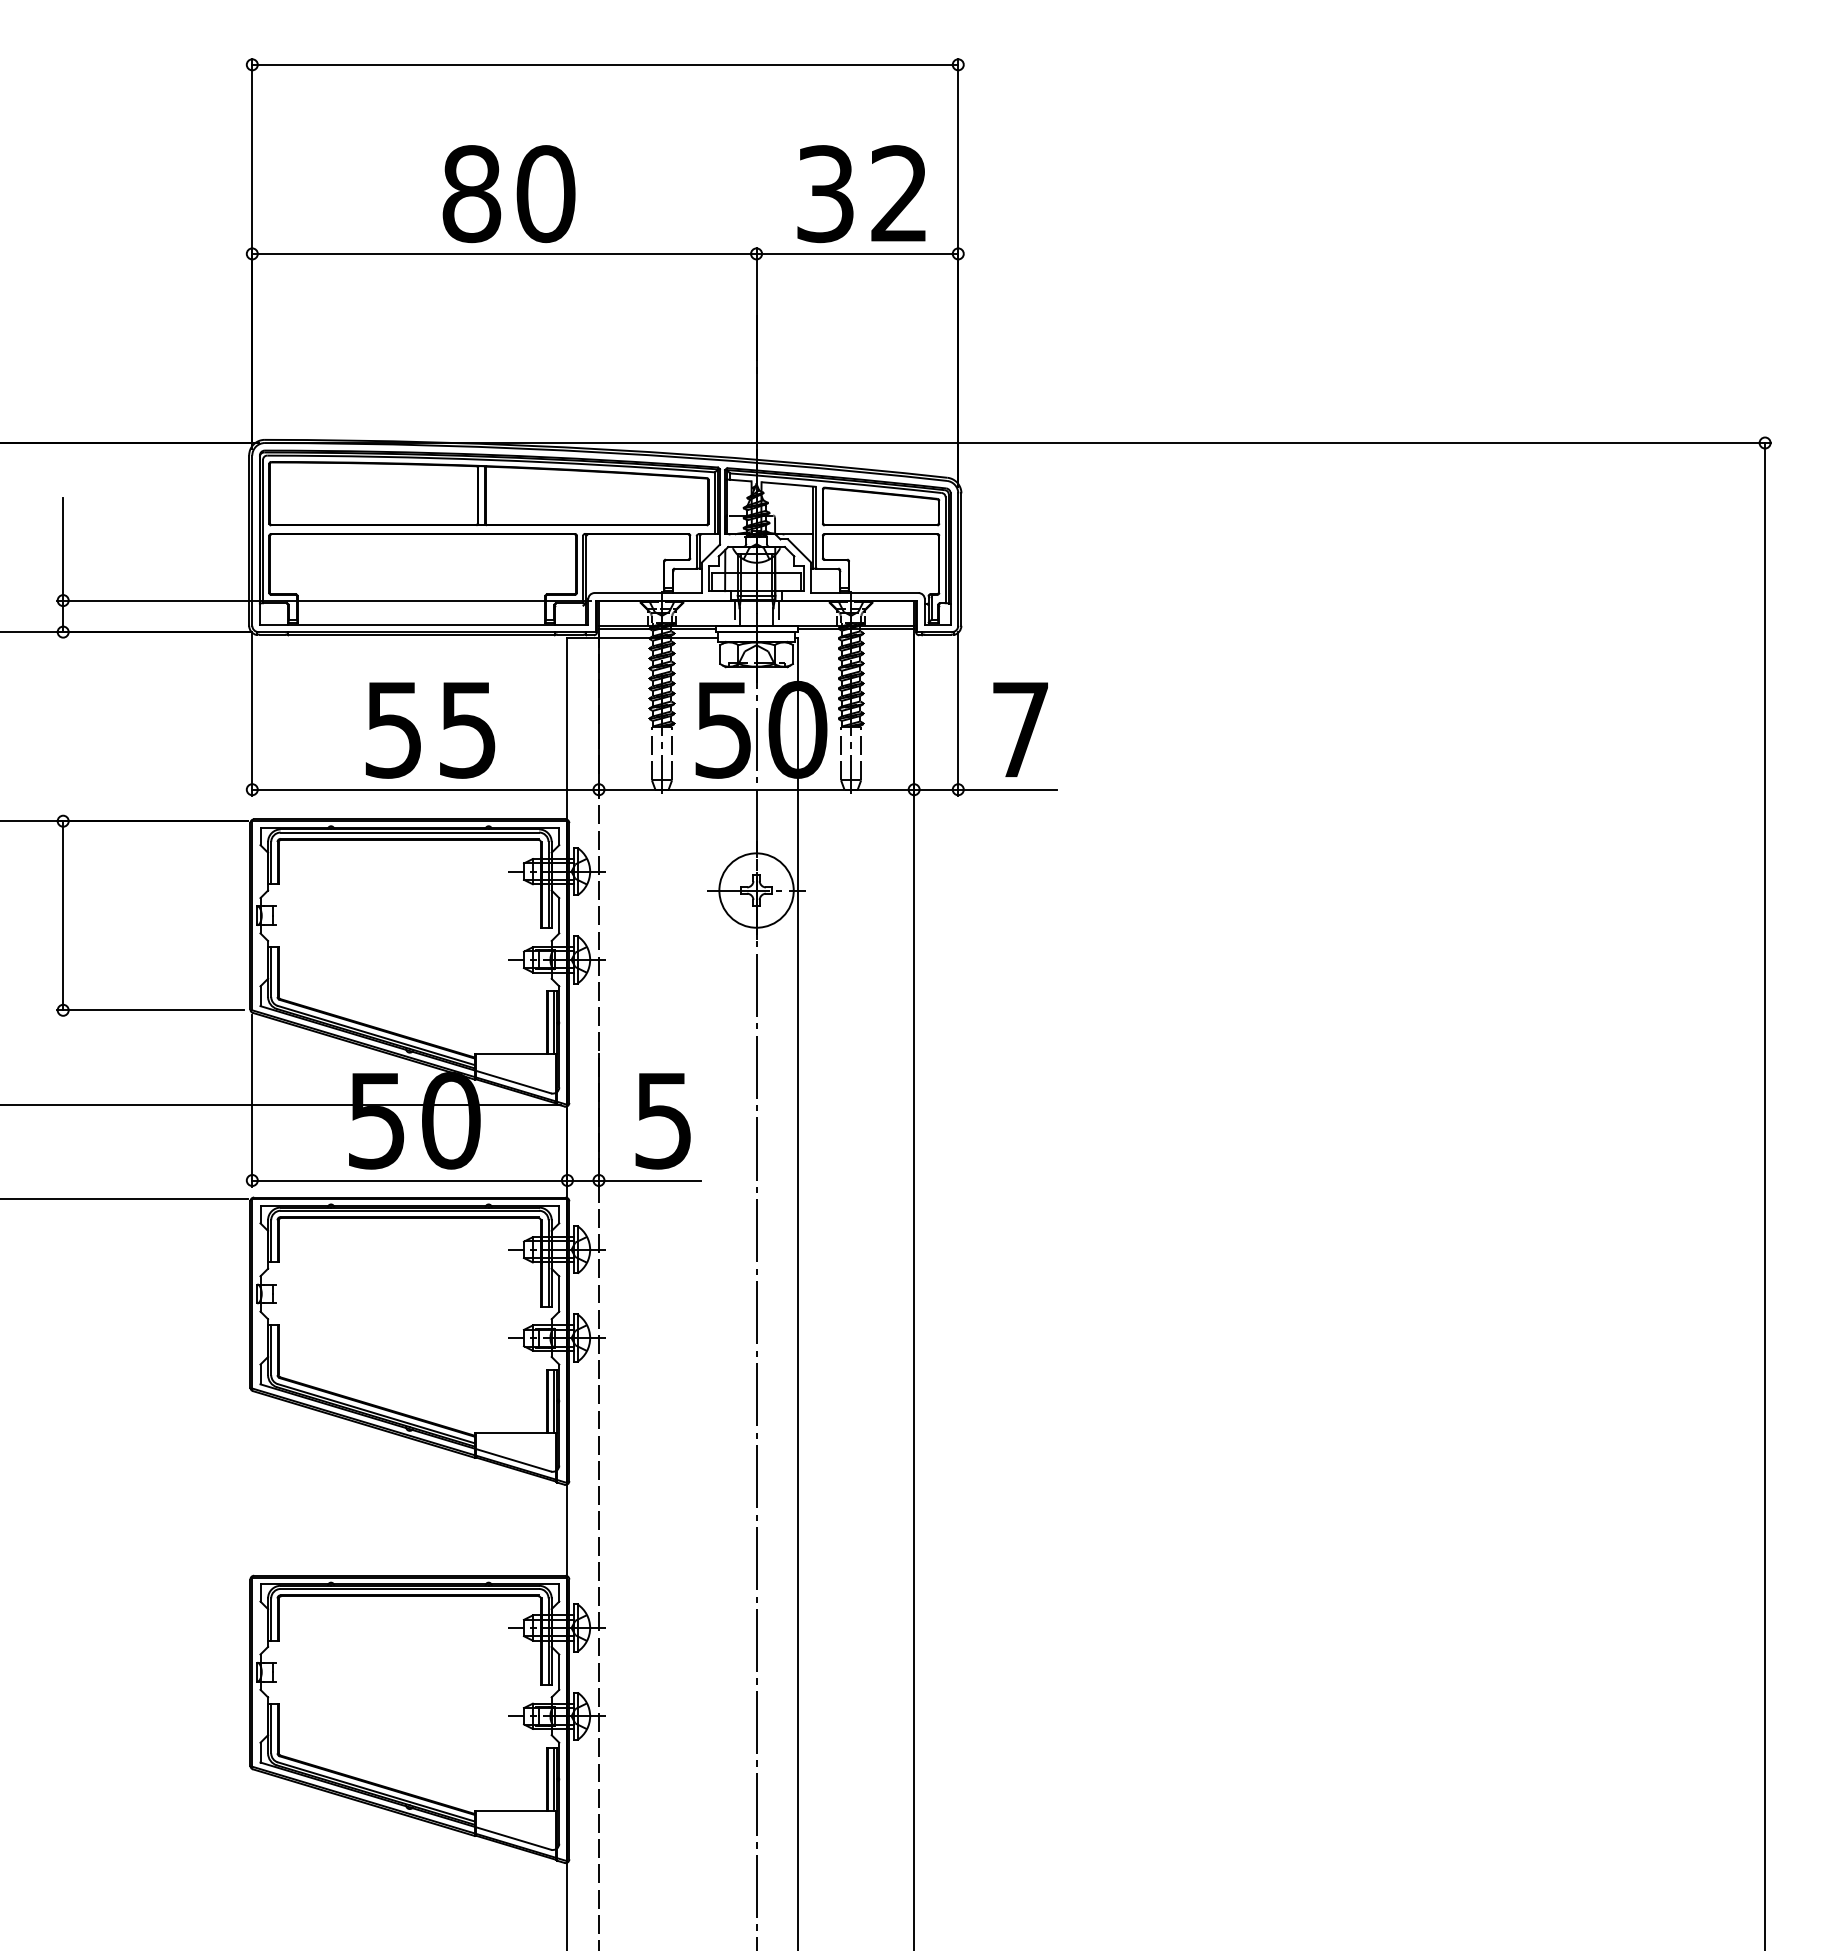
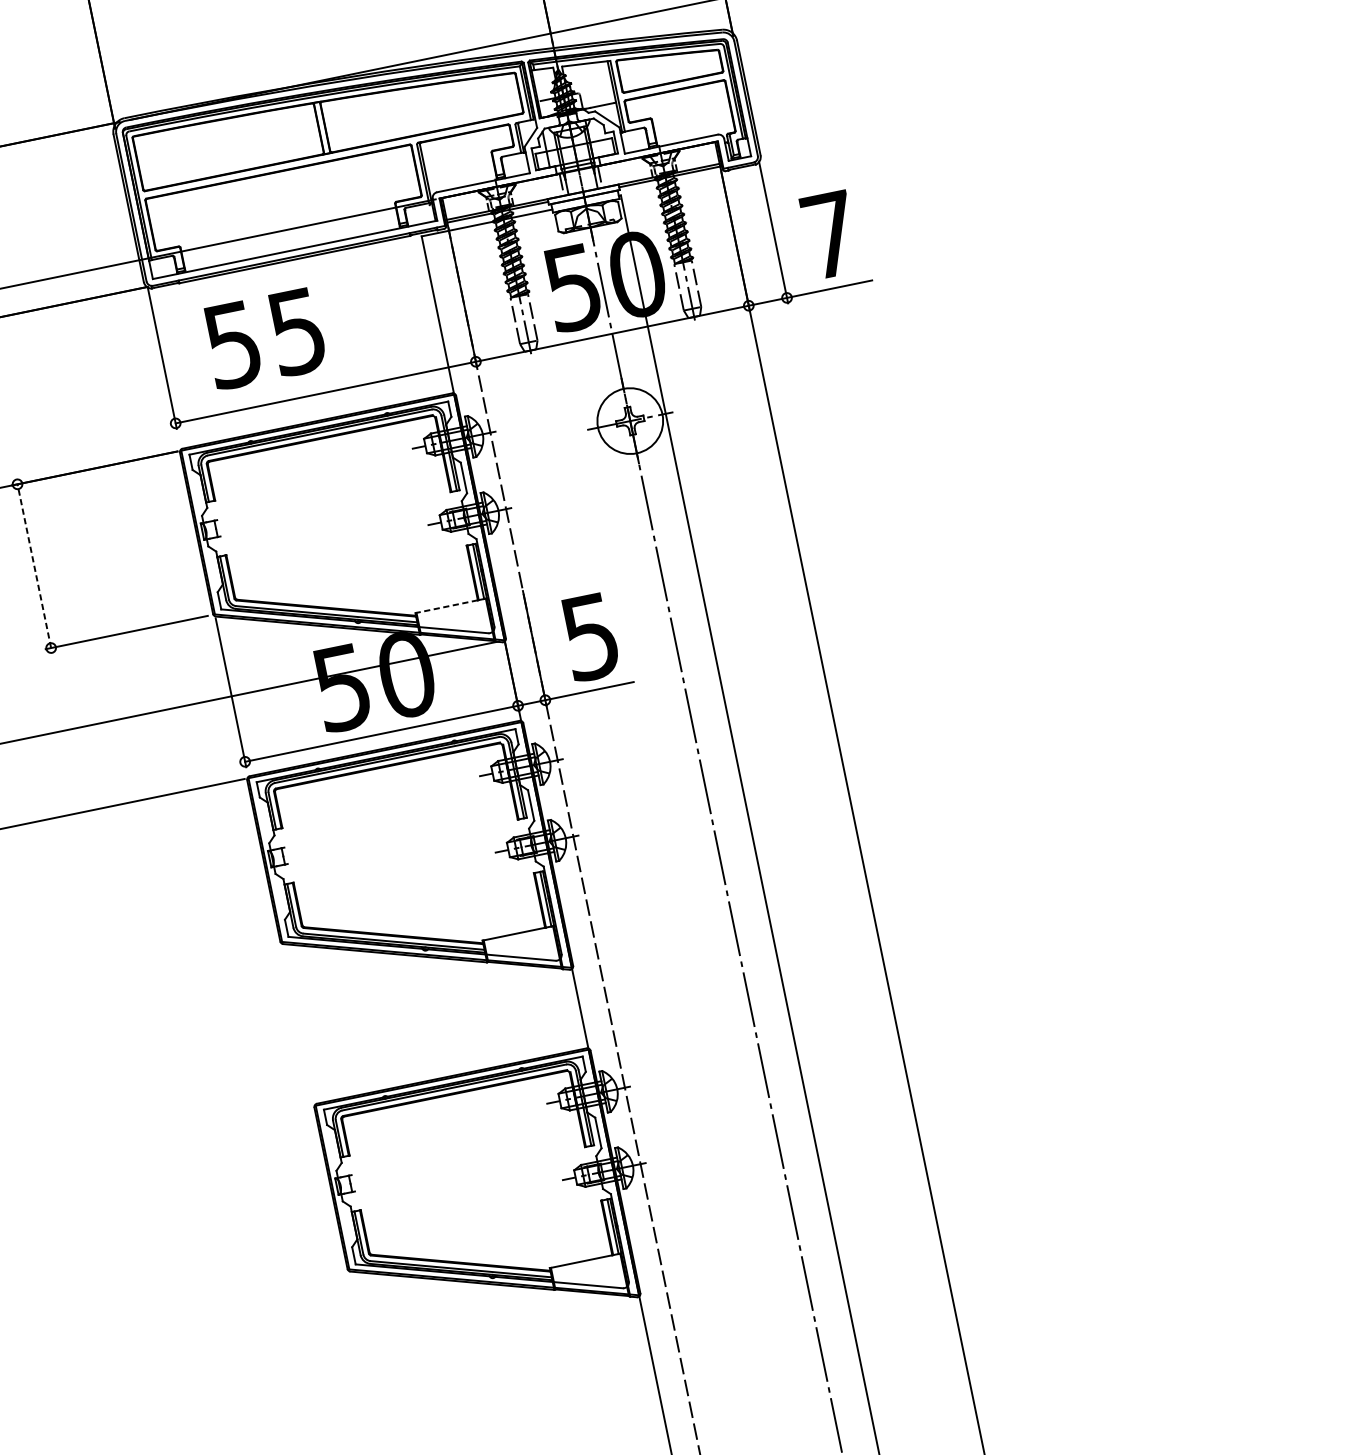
text: (430, 730) -> (265, 339), moved
line: (63, 915) -> (34, 565), solid -> dashed
line: (510, 1054) -> (446, 606), solid -> dashed

